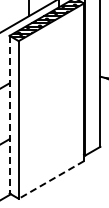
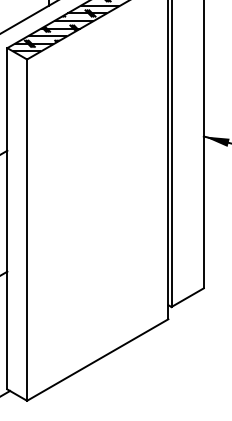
line: (9, 114) -> (7, 218), dashed -> solid
line: (51, 179) -> (97, 359), dashed -> solid

